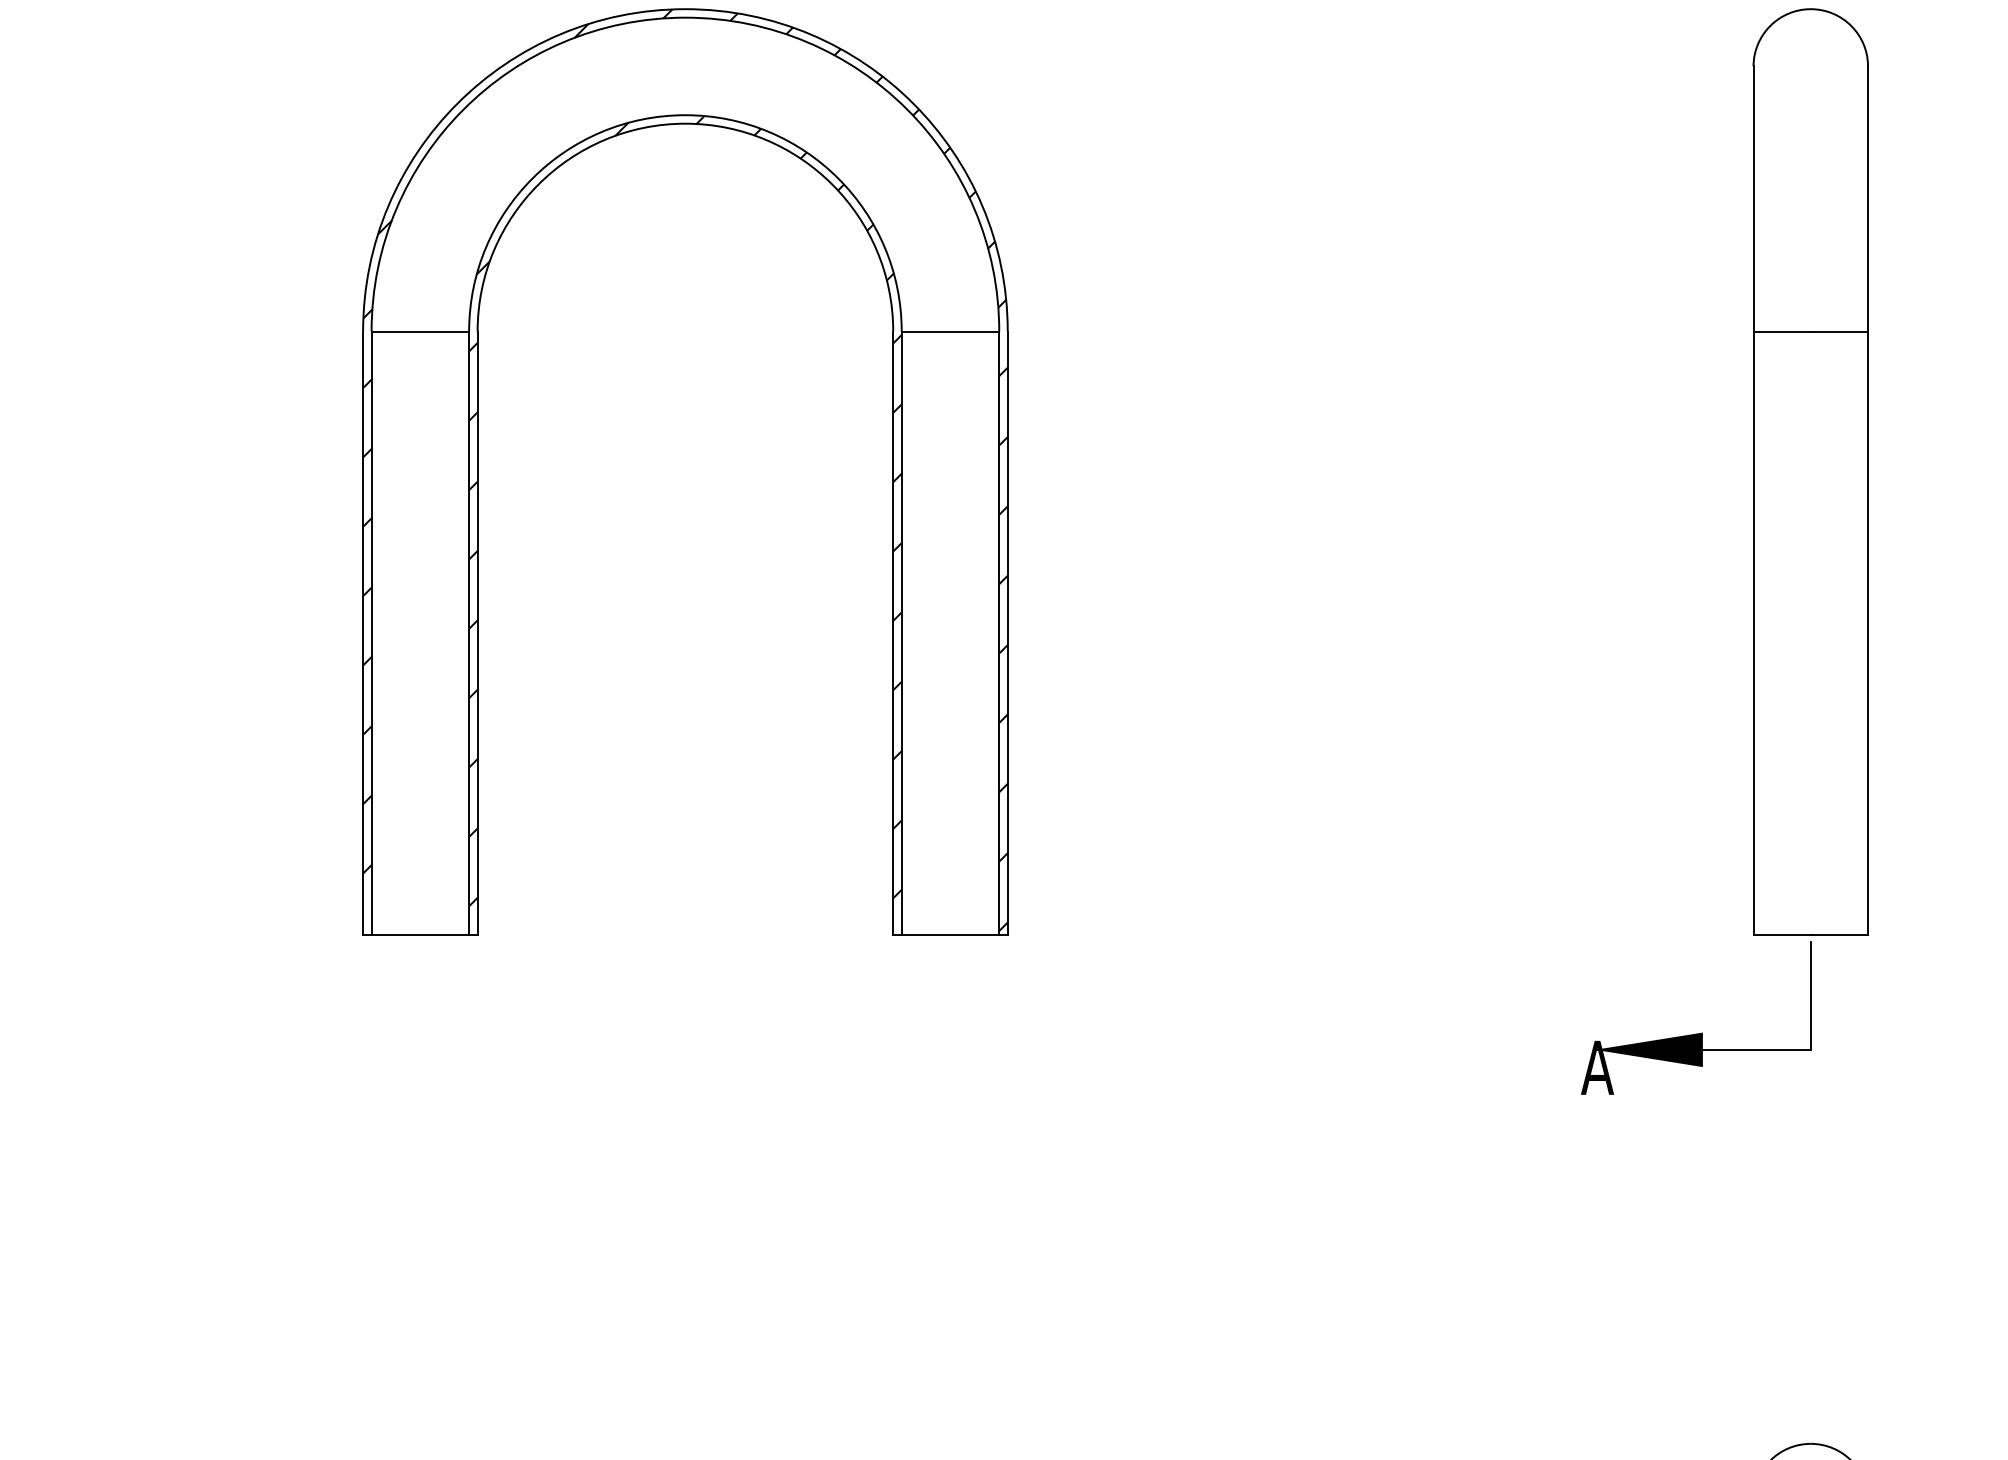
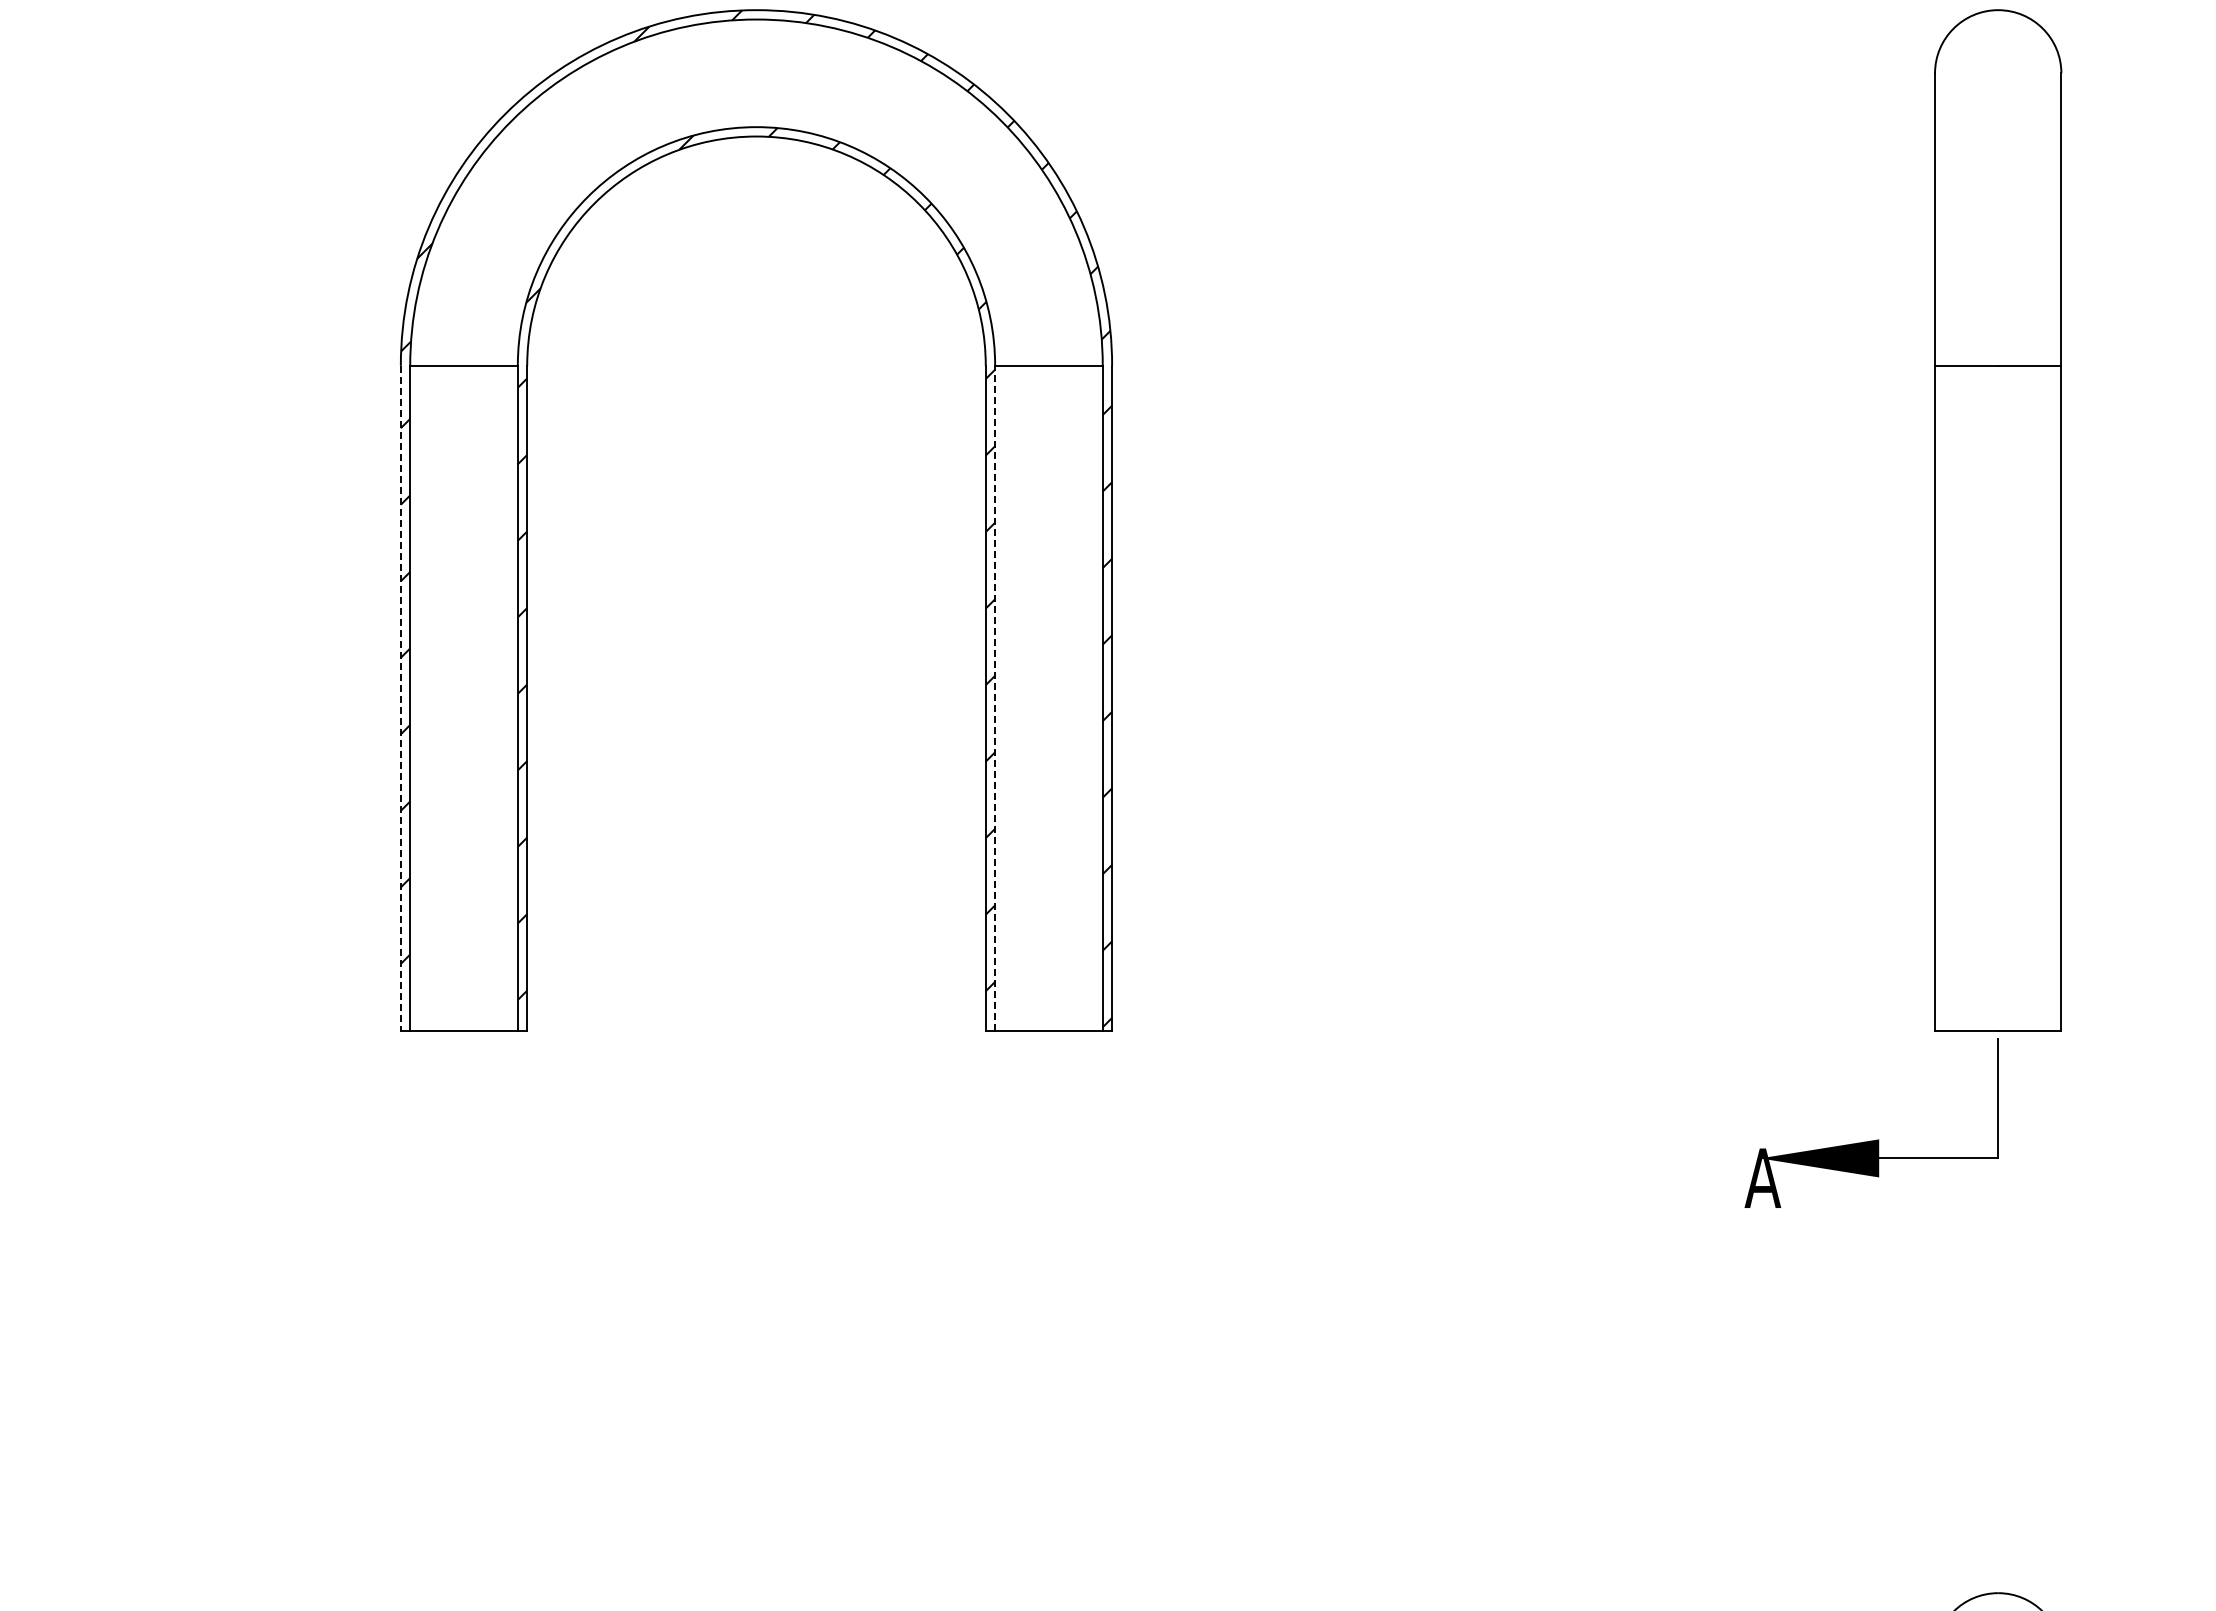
line: (362, 633) -> (400, 698), solid -> dashed
line: (902, 633) -> (995, 698), solid -> dashed

